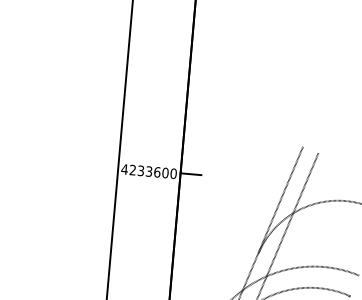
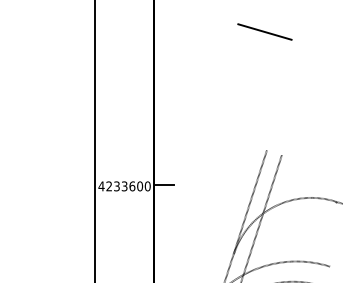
line: (311, 20) -> (264, 31), added

